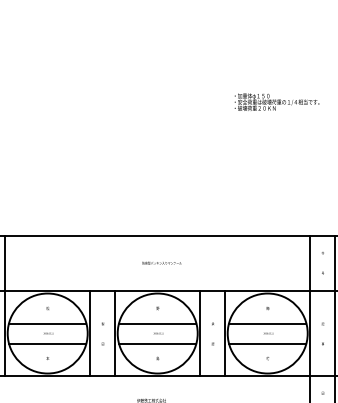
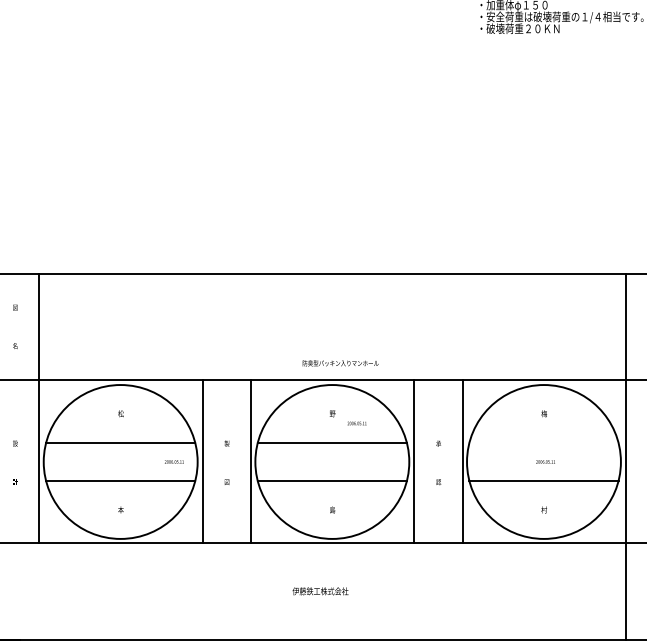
text: (161, 262) -> (339, 361), moved
line: (267, 323) -> (543, 442), removed
text: (48, 333) -> (174, 461), moved
text: (158, 333) -> (356, 423), moved

